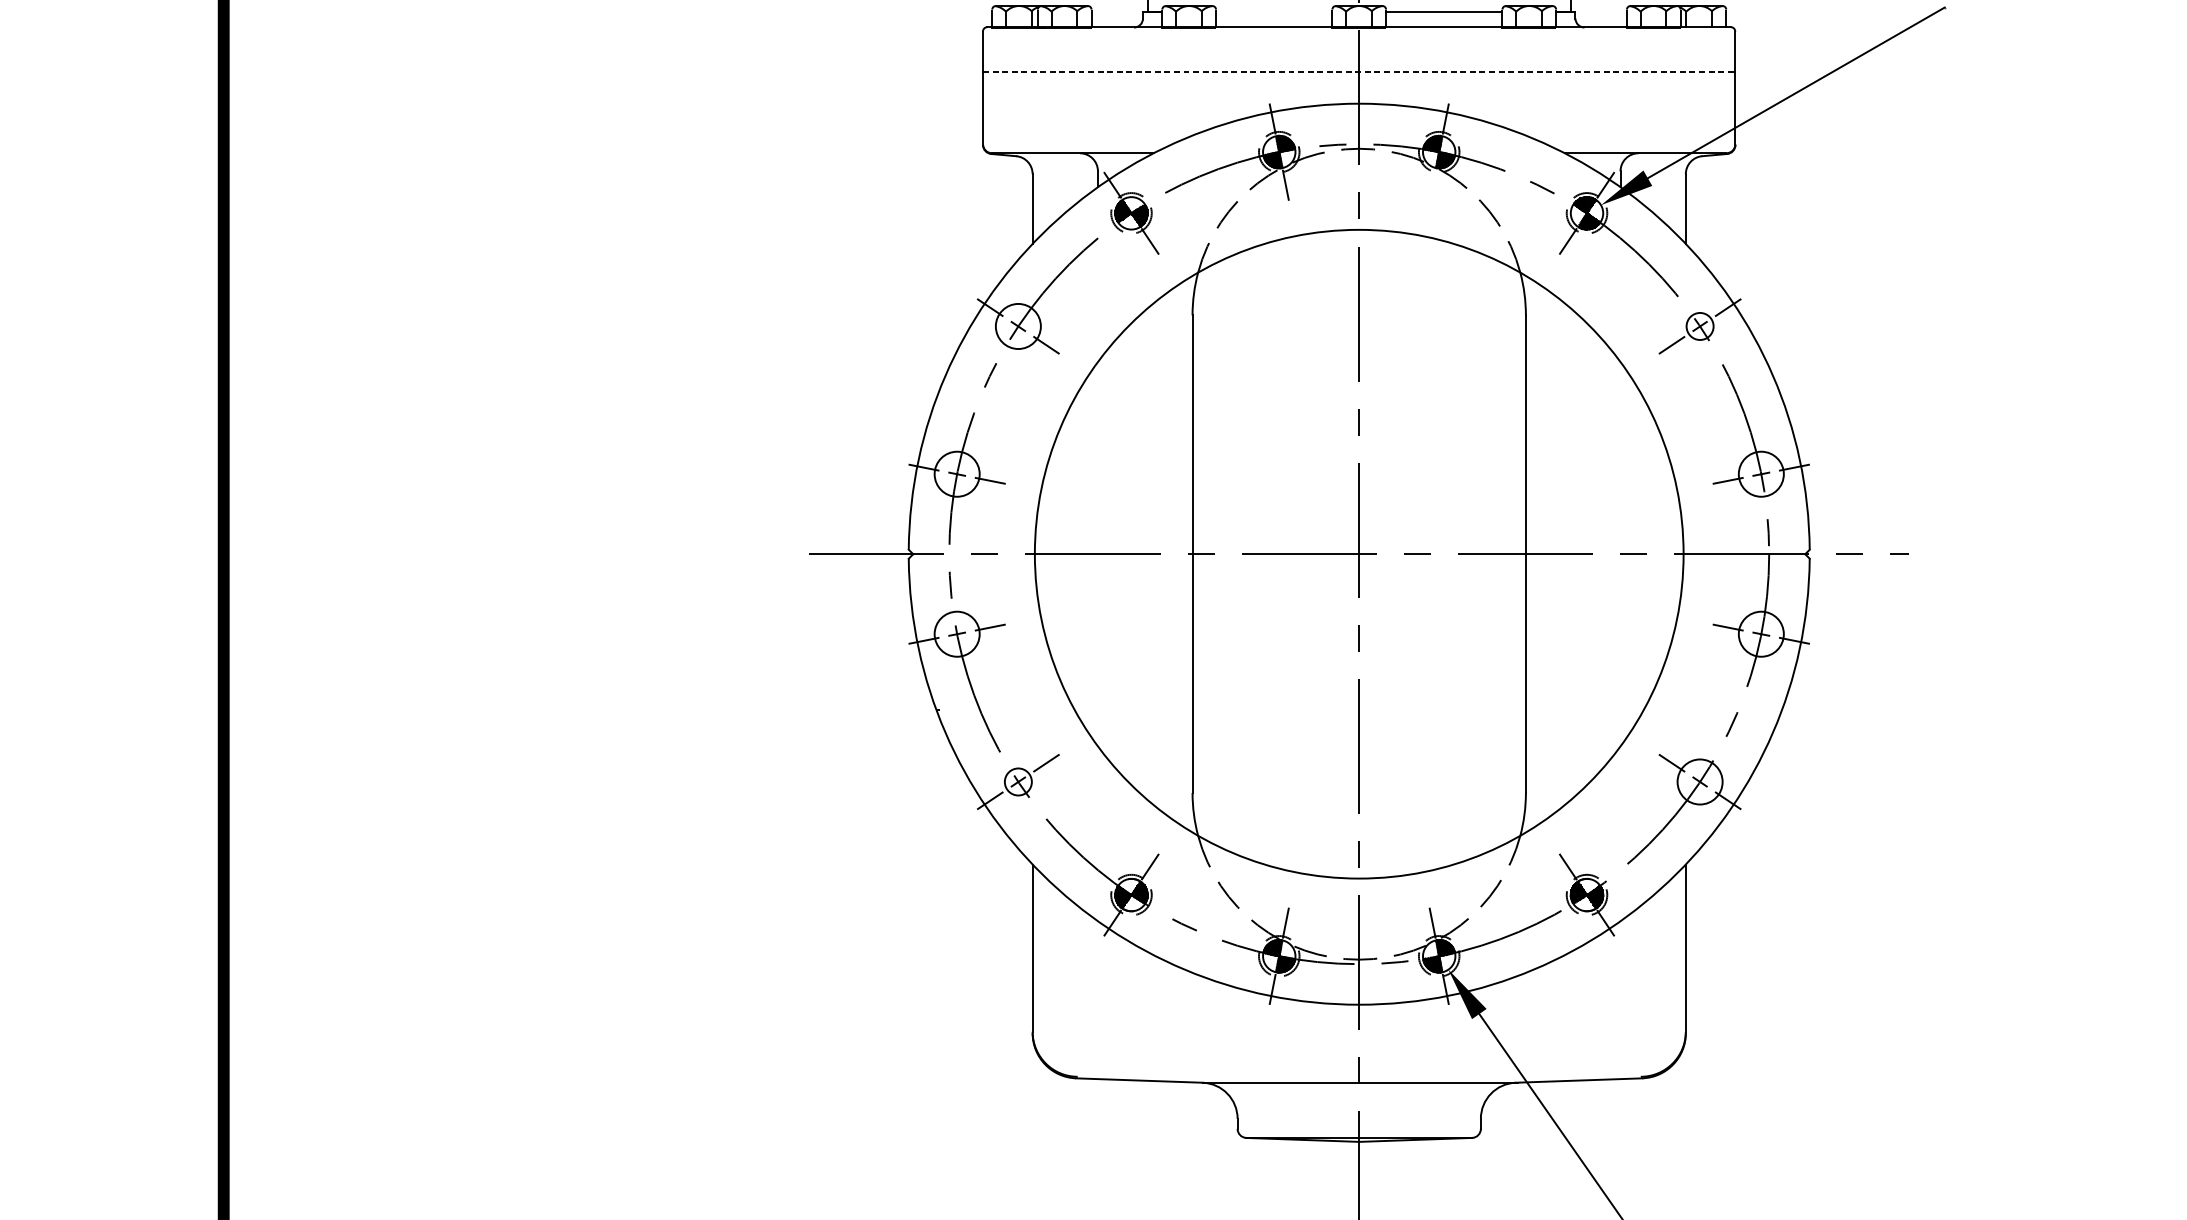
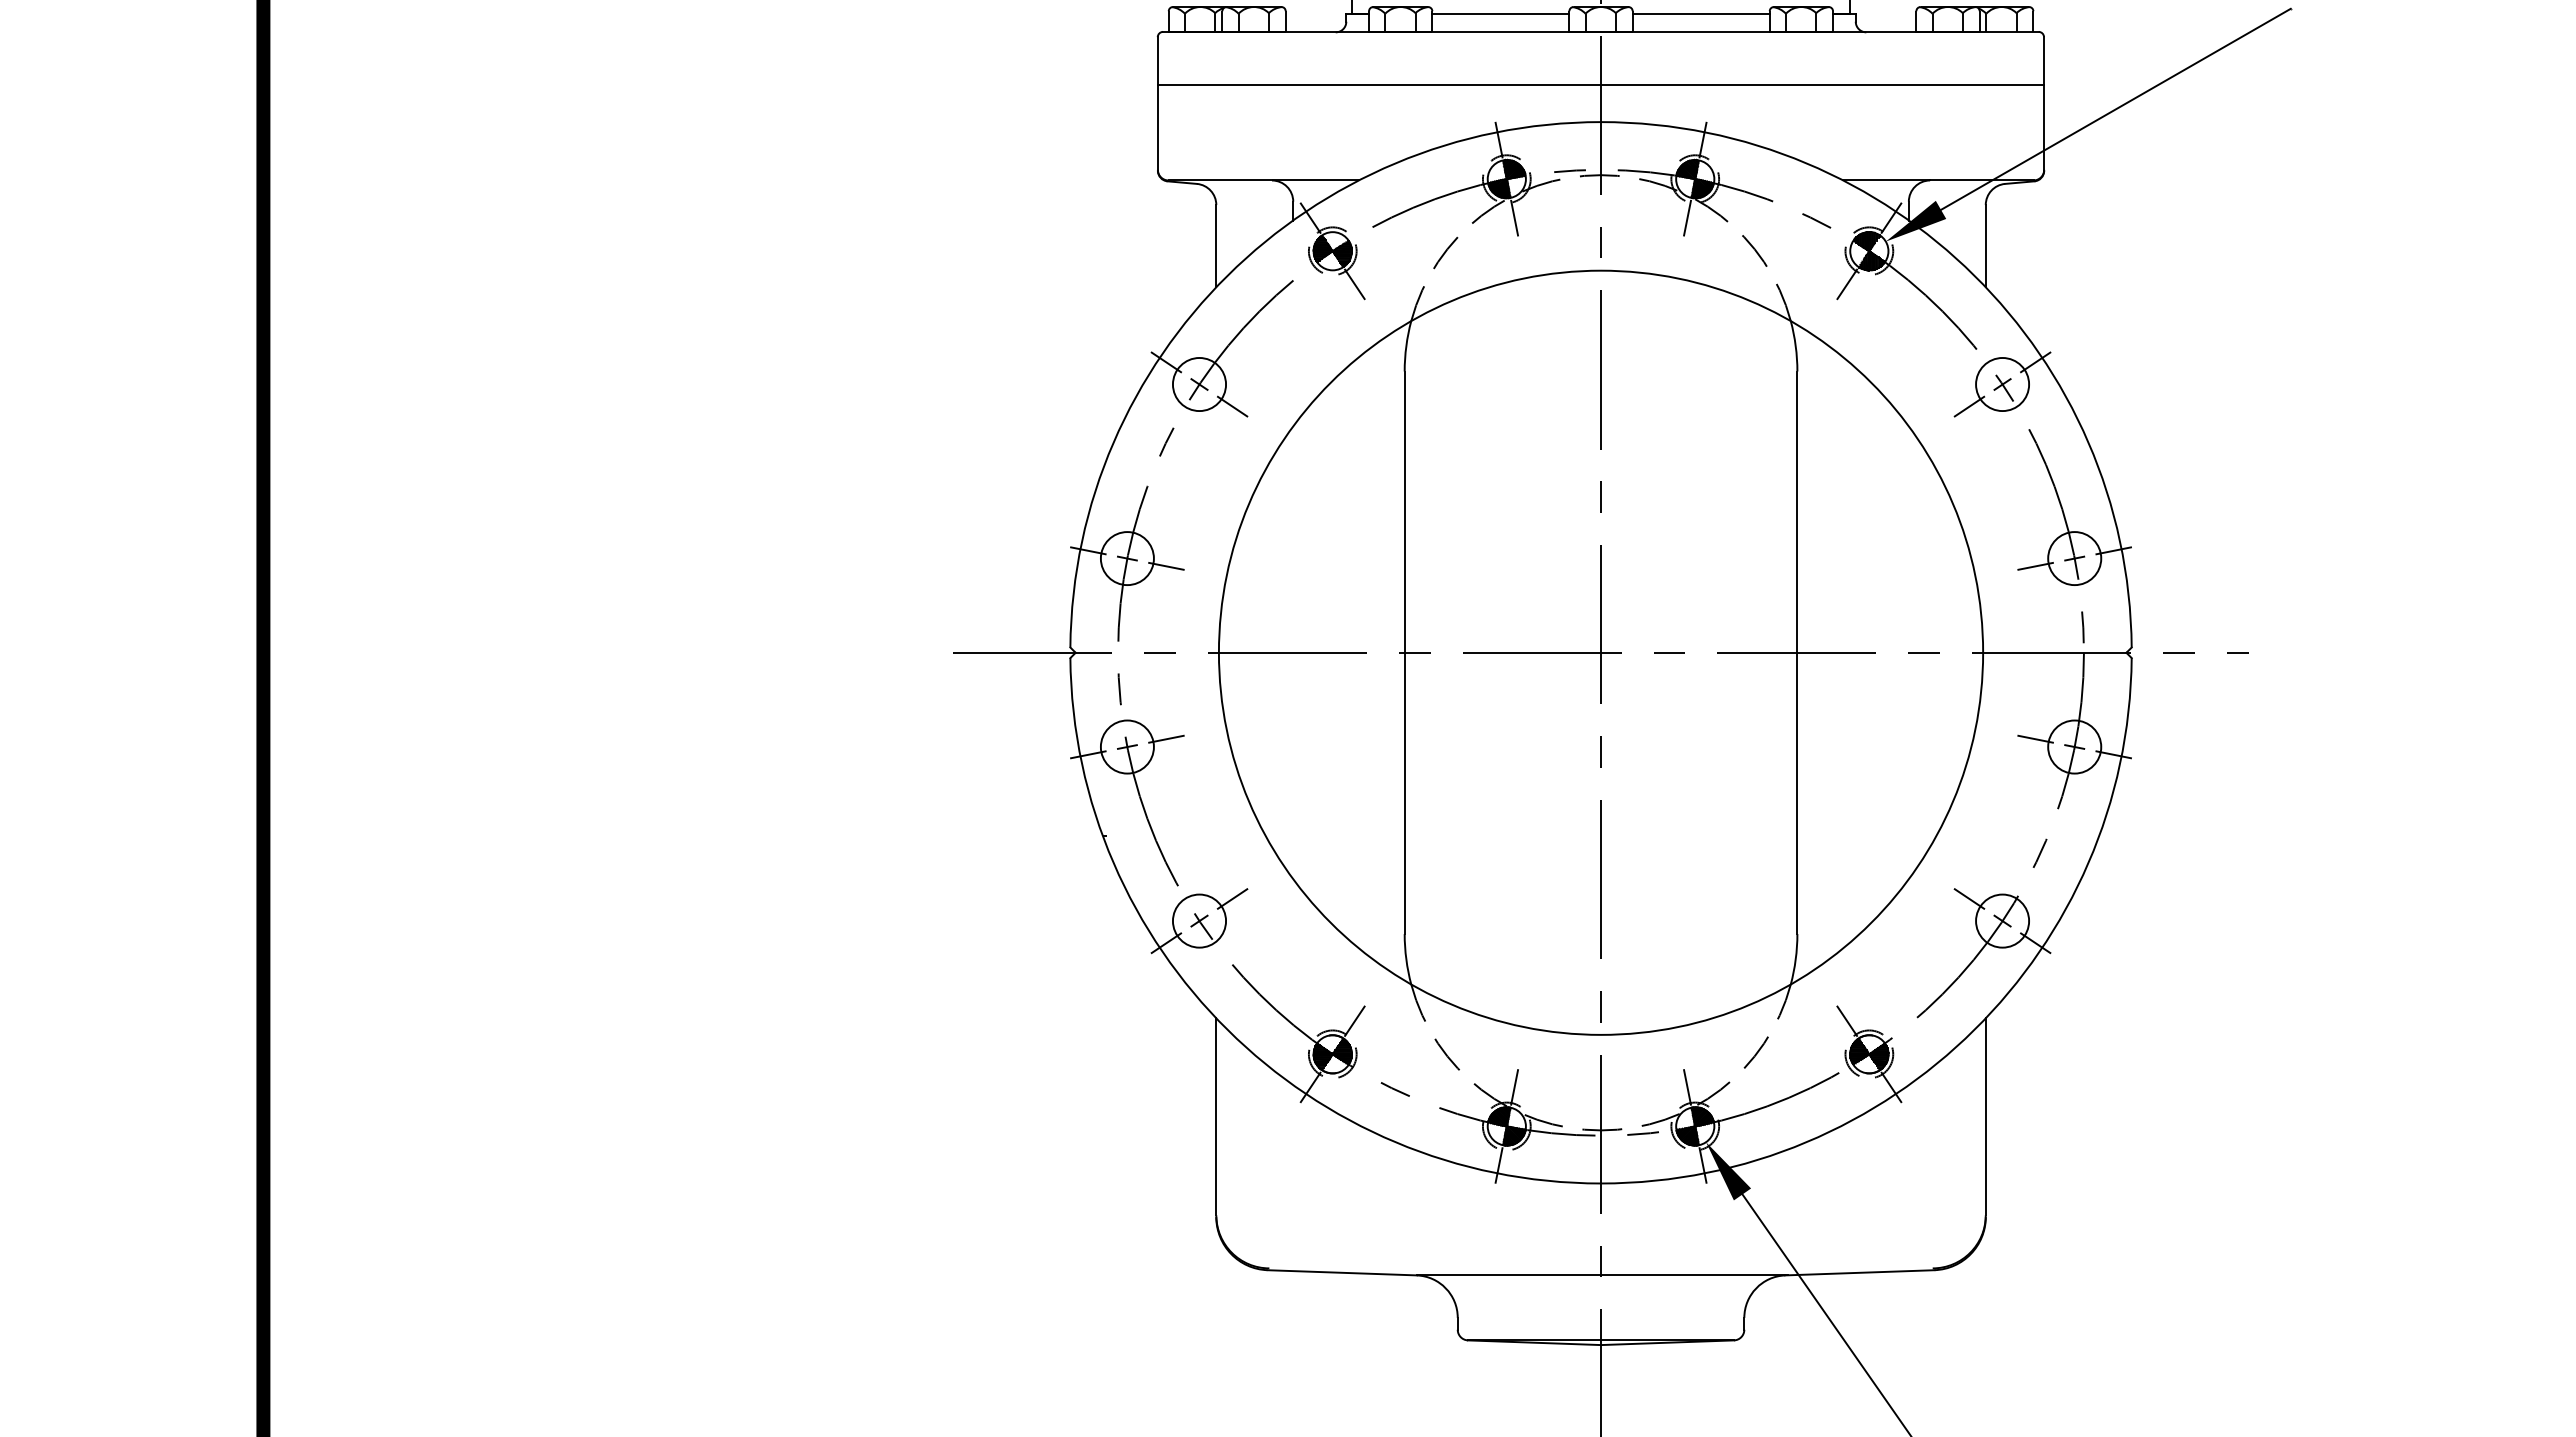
line: (1273, 11) -> (1500, 13), added
line: (1359, 71) -> (1601, 84), dashed -> solid
line: (1432, 184) -> (1687, 217), added
circle: (1700, 326) -> (2002, 384), size x1.67
circle: (1018, 781) -> (1199, 920), size x1.67

